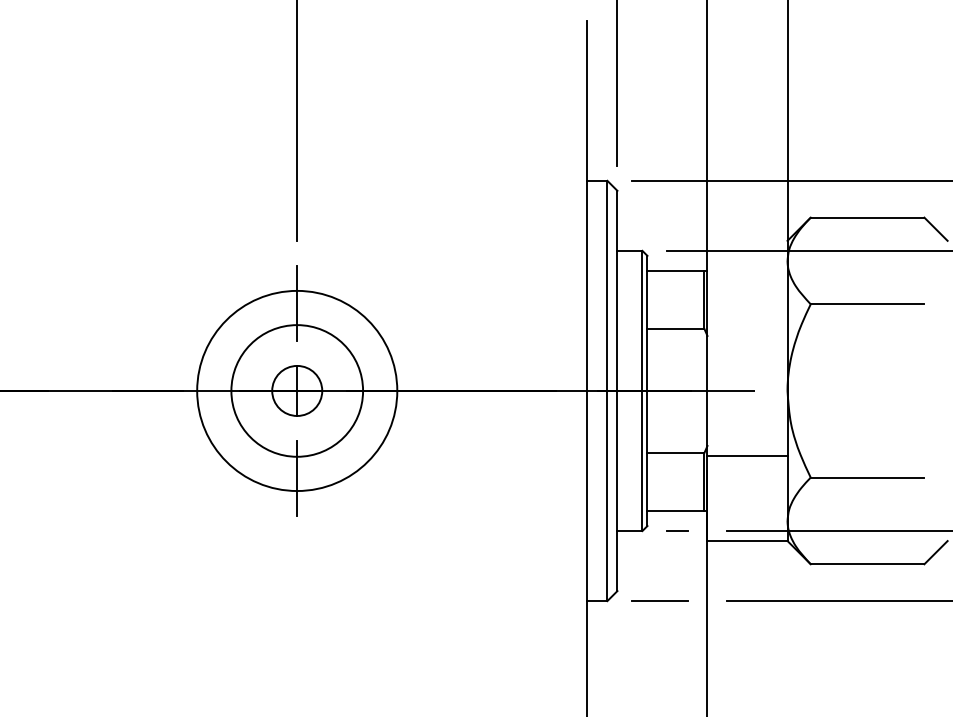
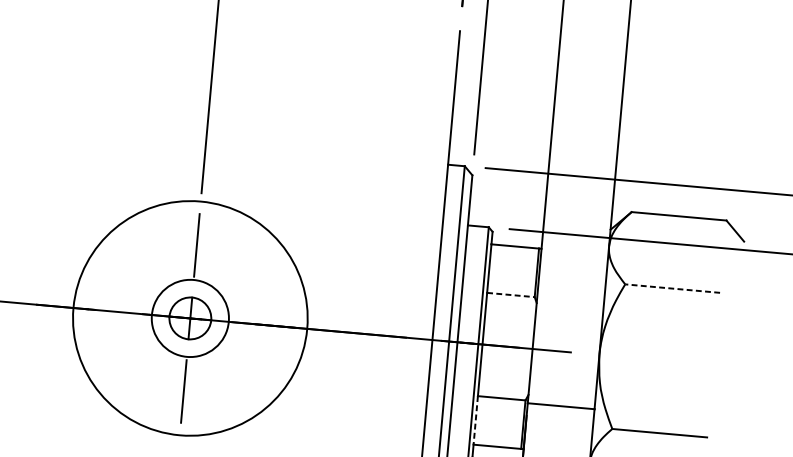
line: (867, 304) -> (672, 288), solid -> dashed
line: (675, 329) -> (510, 295), solid -> dashed
circle: (297, 390) -> (190, 318), size x0.7
circle: (297, 390) -> (190, 318), size x1.4
line: (647, 482) -> (475, 420), solid -> dashed

